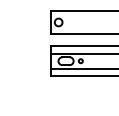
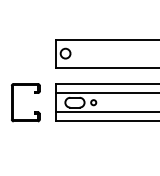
part: (17, 61) -> (13, 102), added

